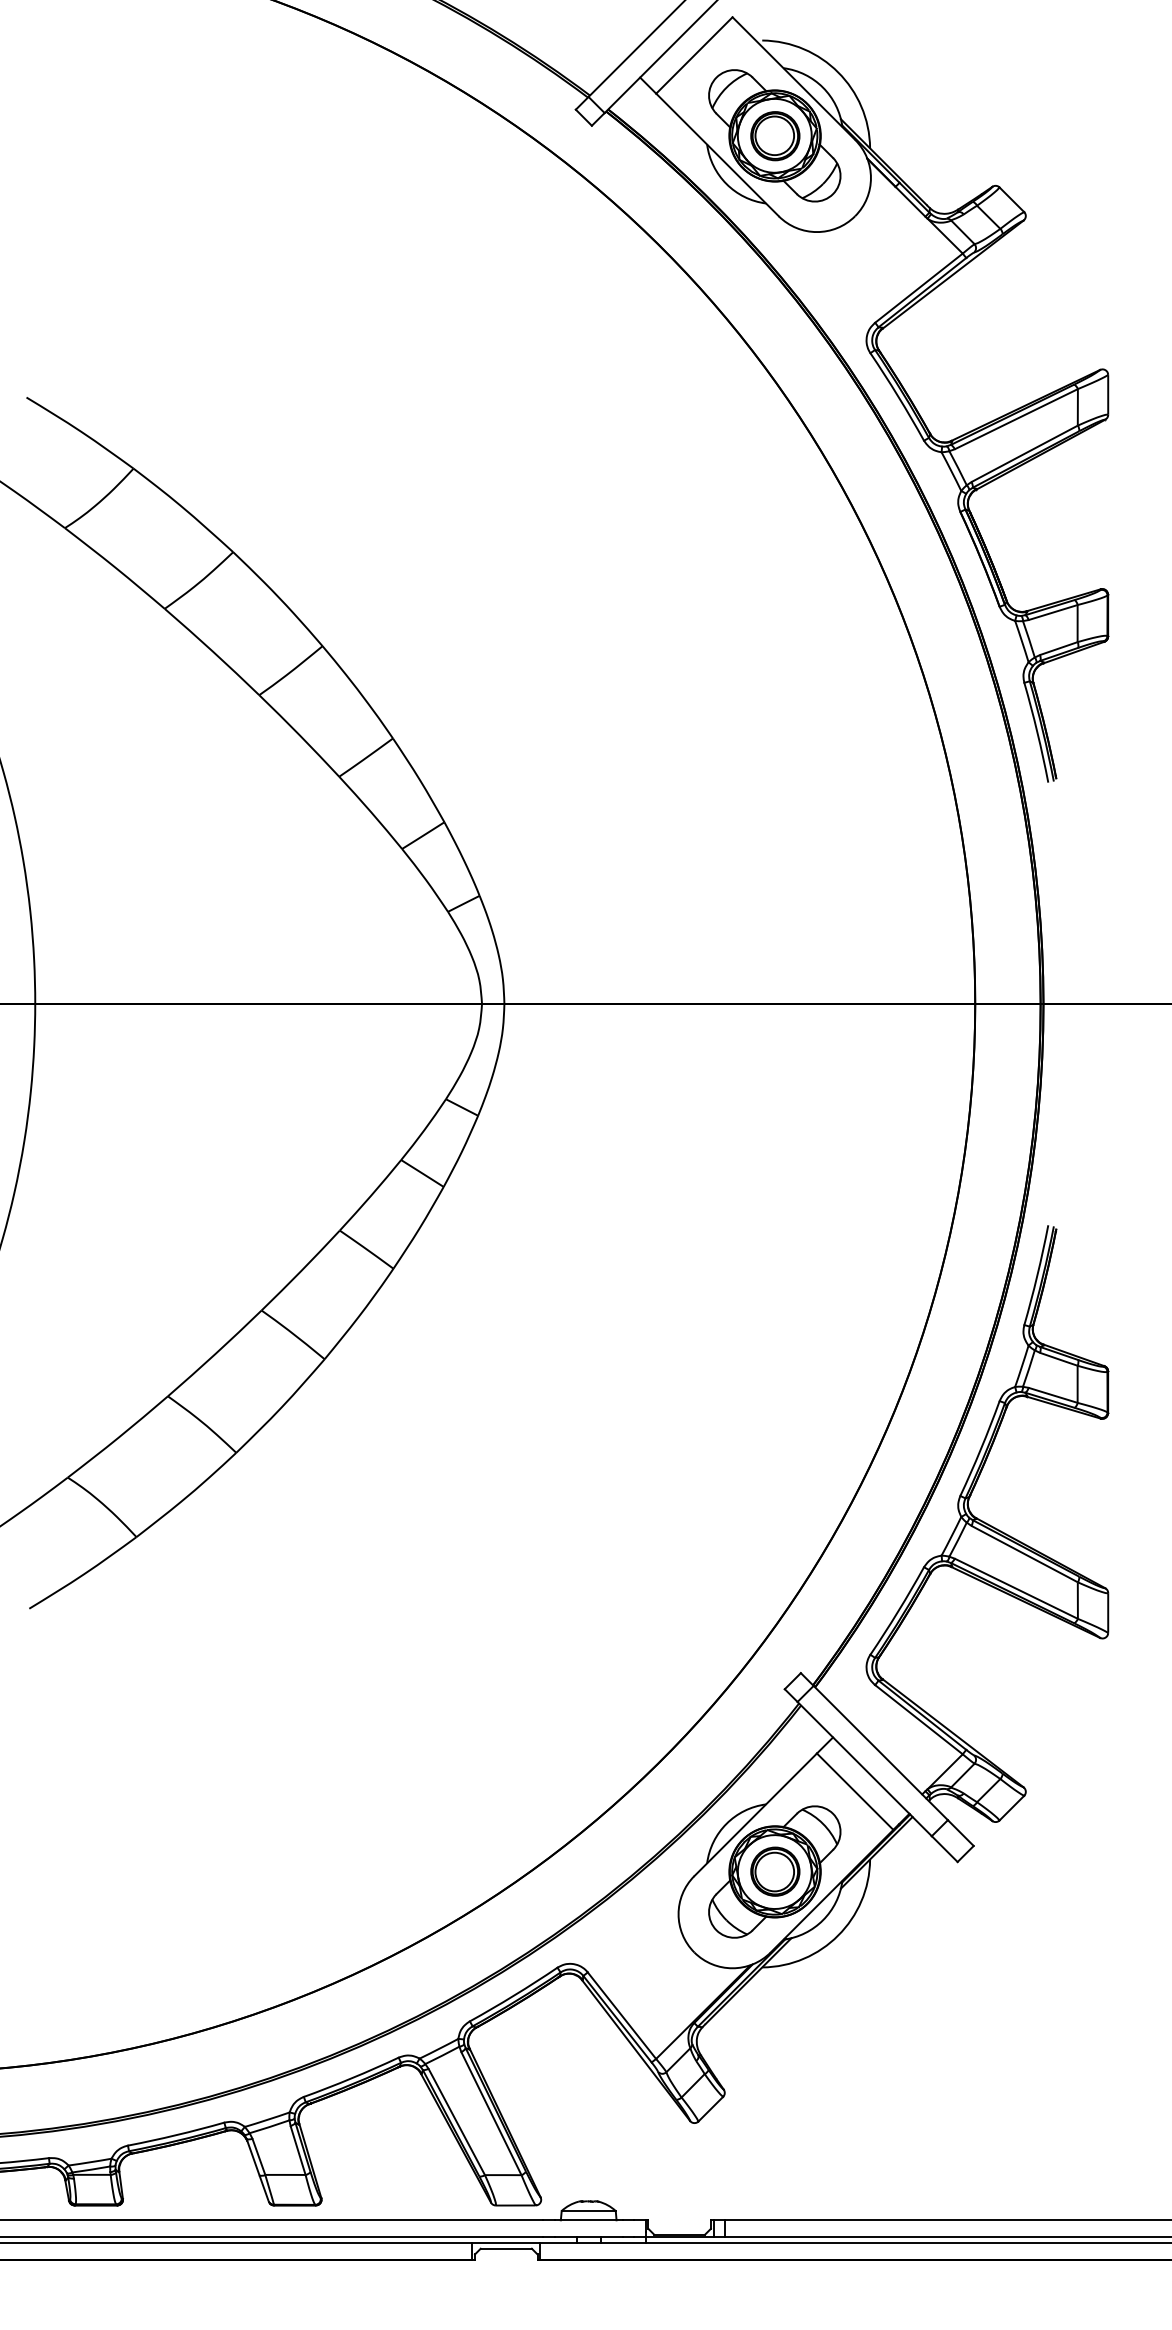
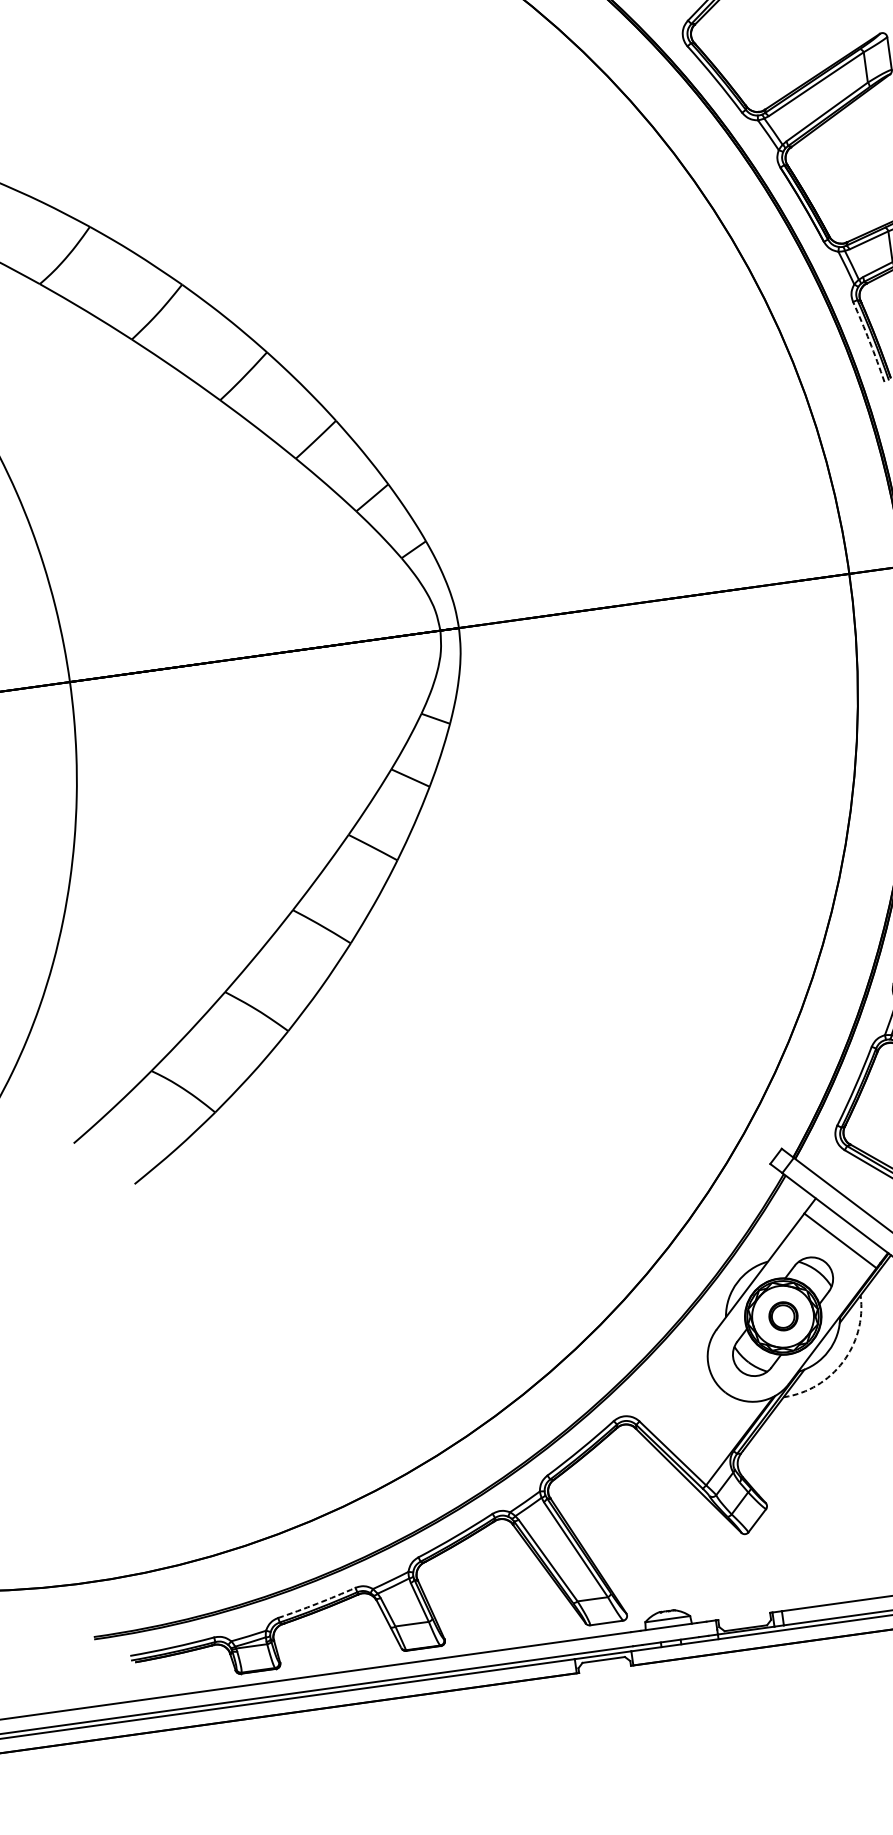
arc: (1037, 732) -> (869, 341), solid -> dashed
part: (775, 1871) -> (783, 1316), size x0.7
arc: (838, 1935) -> (843, 1362), solid -> dashed
arc: (176, 2135) -> (317, 1604), solid -> dashed

